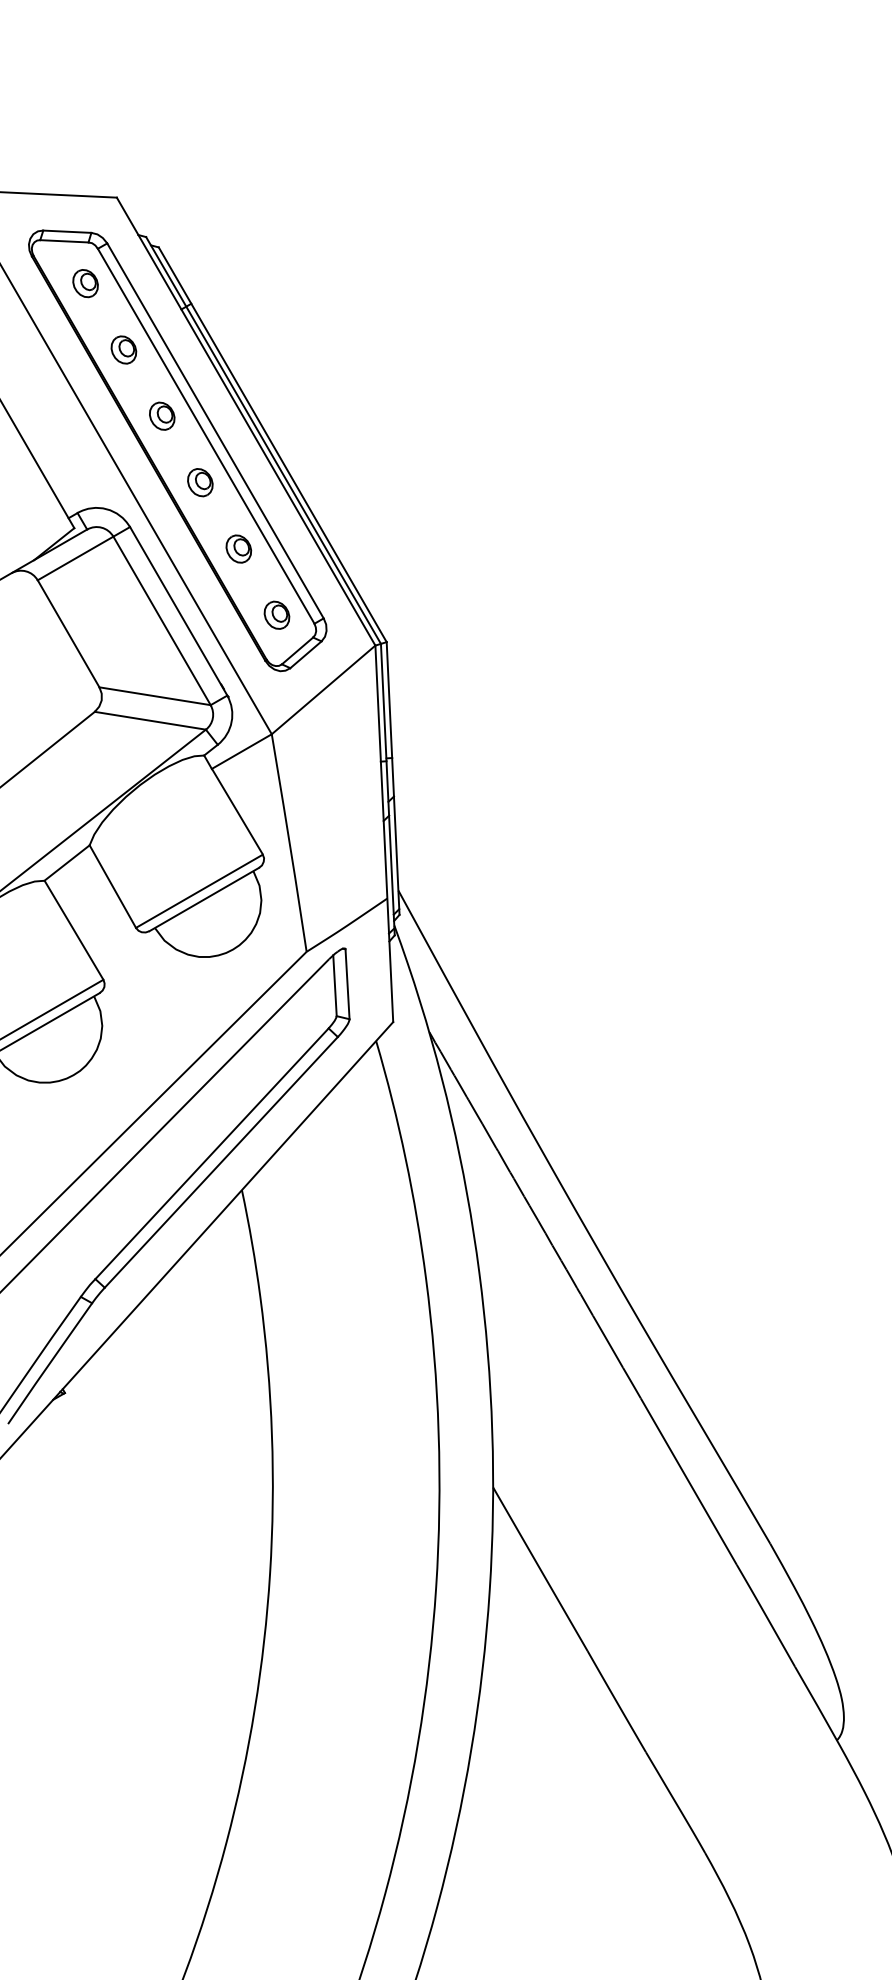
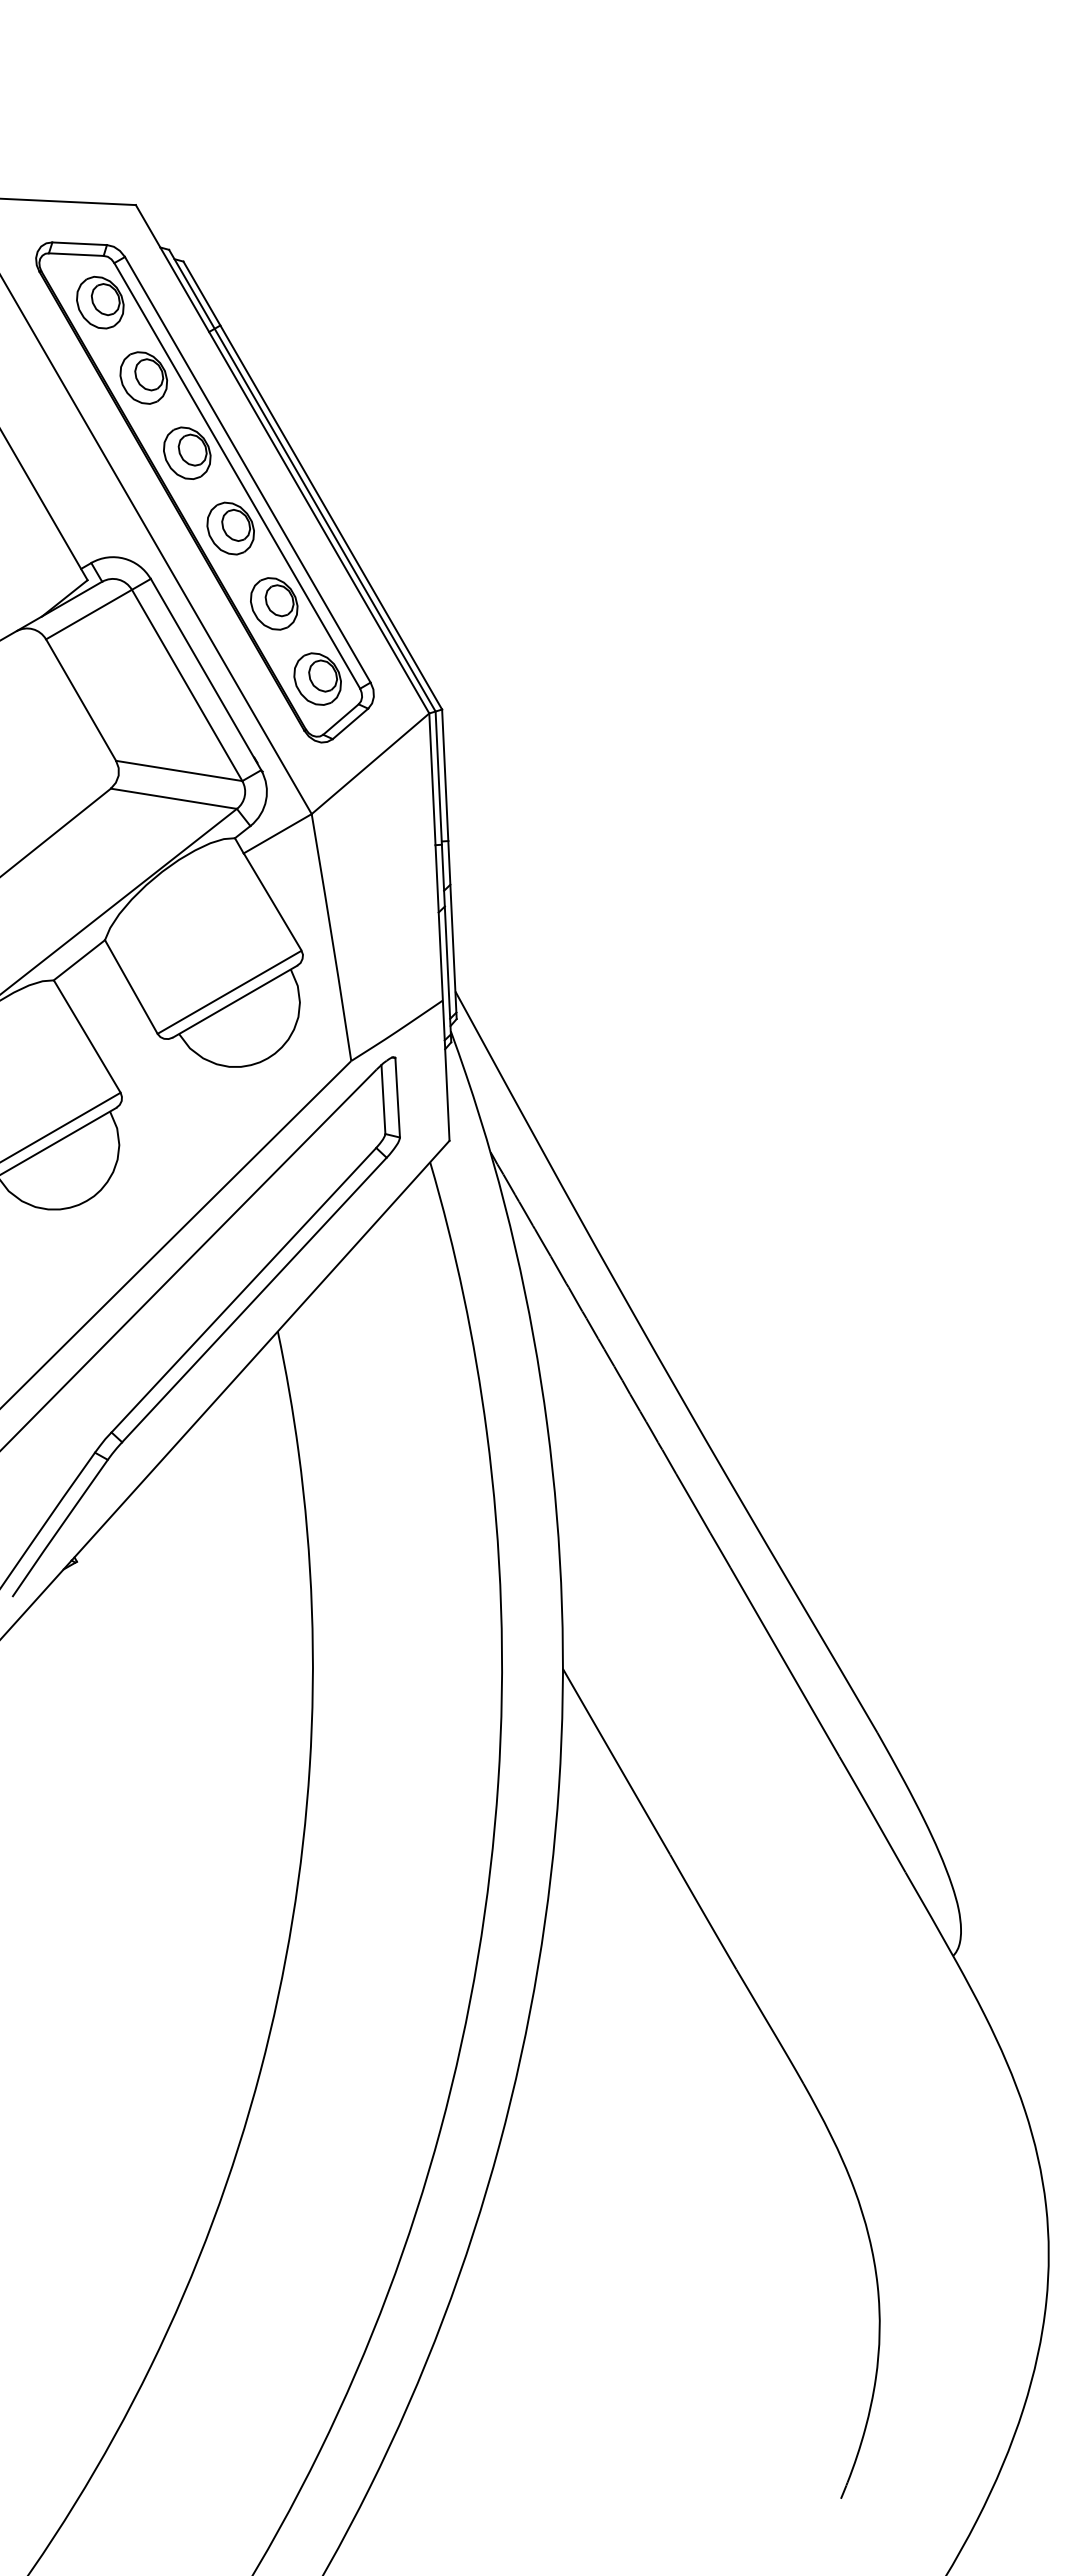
part: (85, 283) -> (100, 302), size x1.67
part: (123, 349) -> (143, 377), size x1.67
part: (162, 415) -> (187, 452), size x1.67
part: (200, 482) -> (230, 528), size x1.67
part: (239, 548) -> (274, 603), size x1.67
part: (276, 614) -> (317, 678), size x1.67

